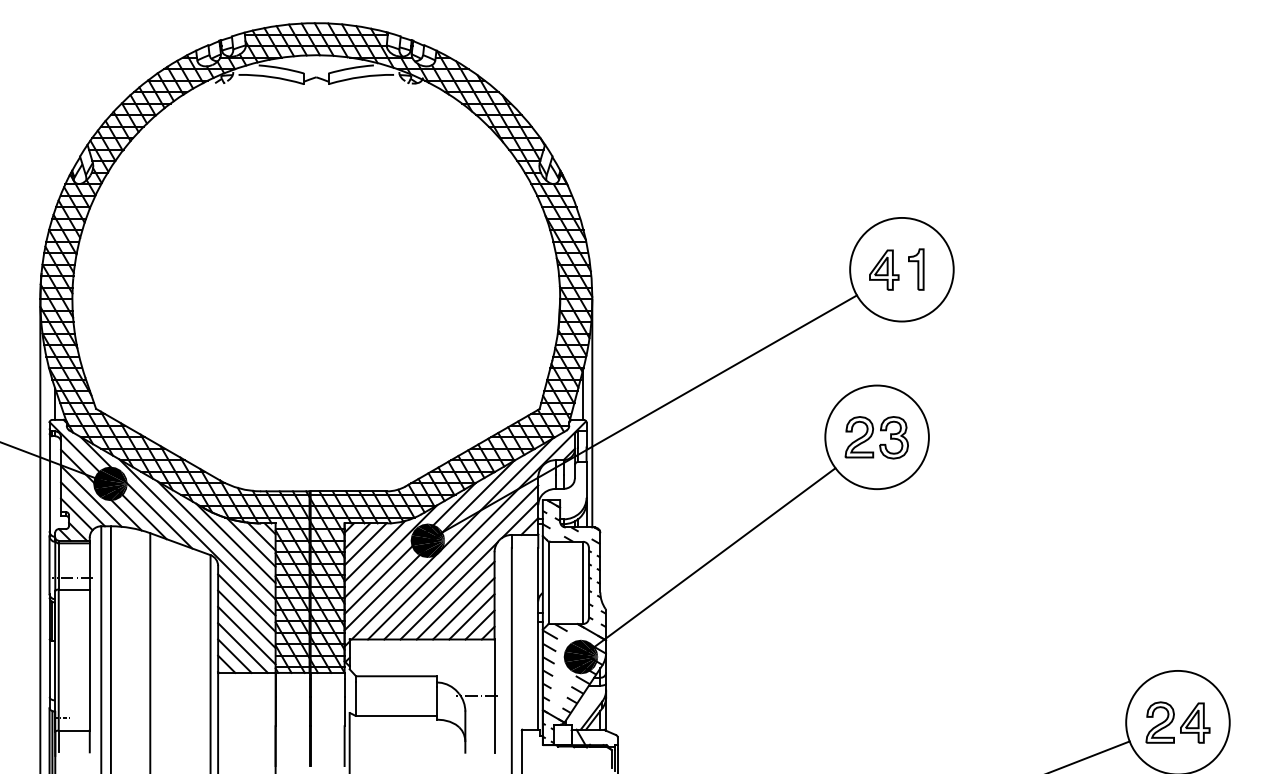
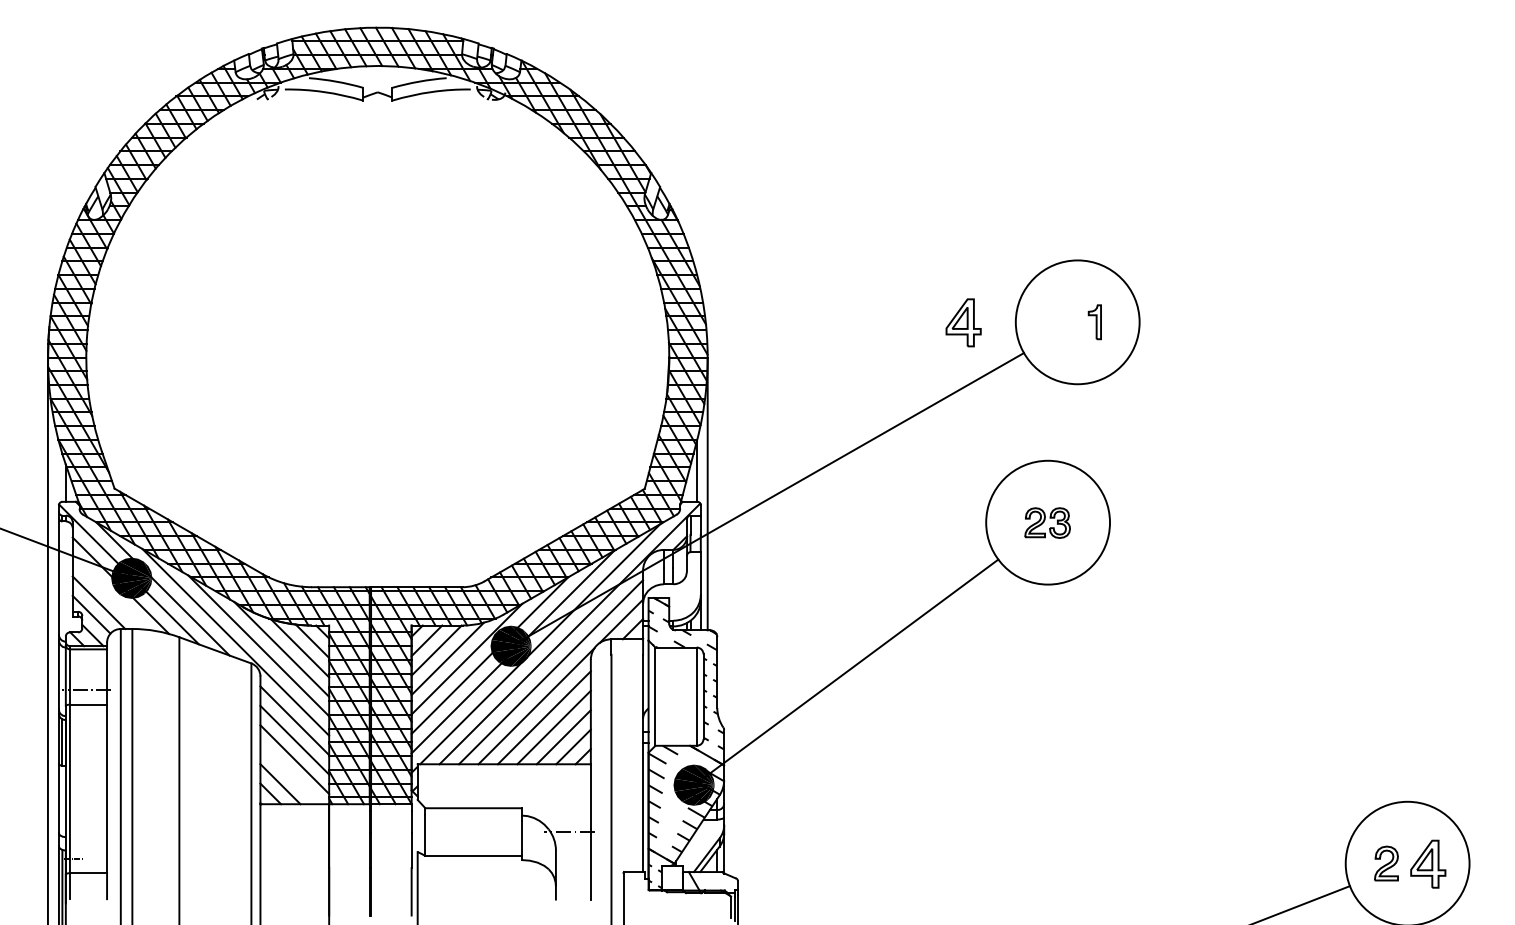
part: (884, 269) -> (963, 322), moved
part: (915, 269) -> (1094, 322), size x0.7
part: (876, 437) -> (1047, 522), size x0.6
line: (90, 496) -> (108, 593), removed
line: (242, 648) -> (289, 774), removed
part: (1160, 722) -> (1386, 863), size x0.7

